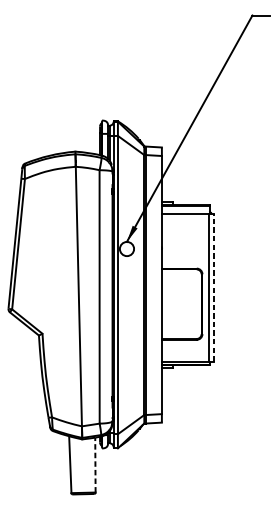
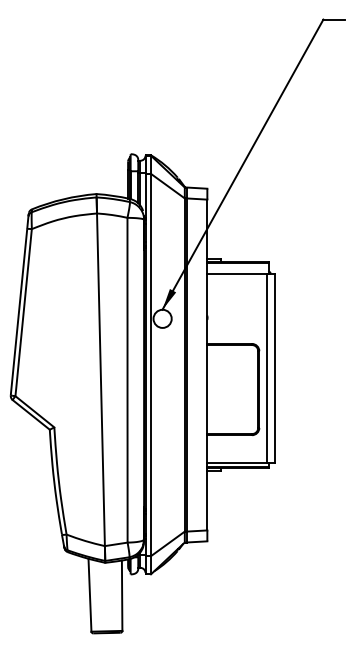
line: (214, 287) -> (274, 368), dashed -> solid
line: (95, 464) -> (122, 595), dashed -> solid

